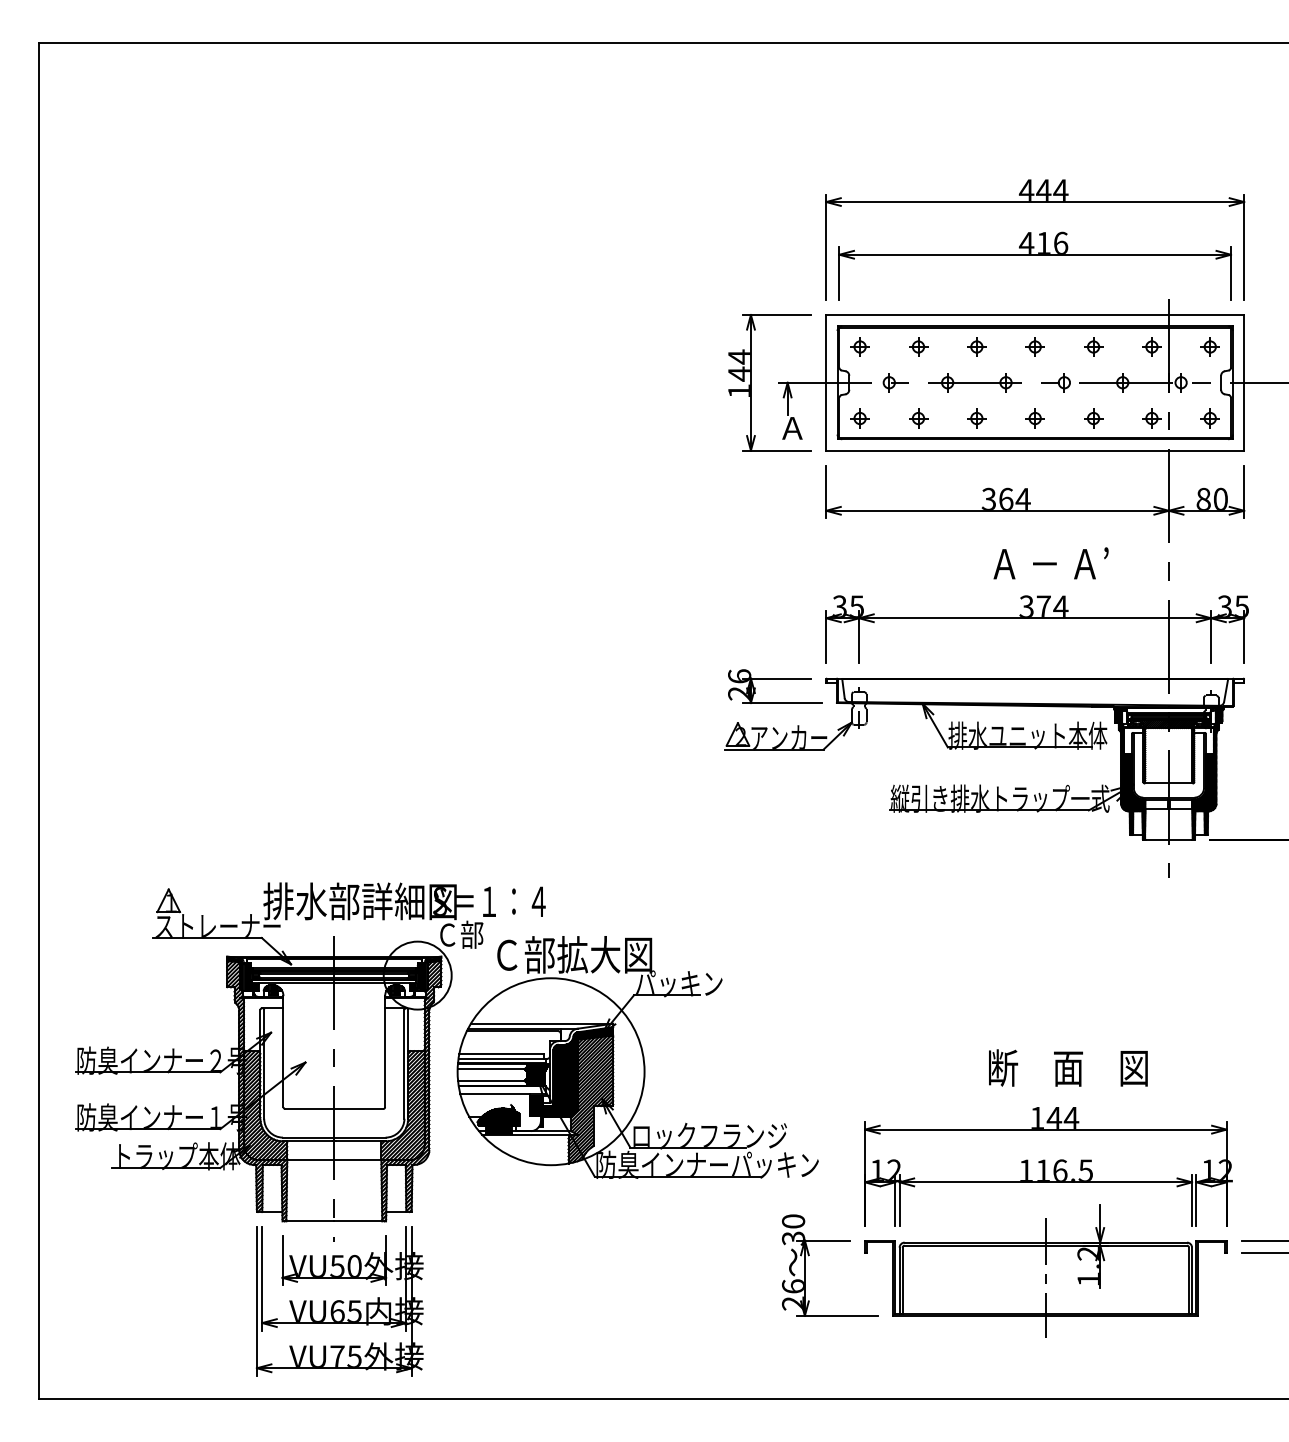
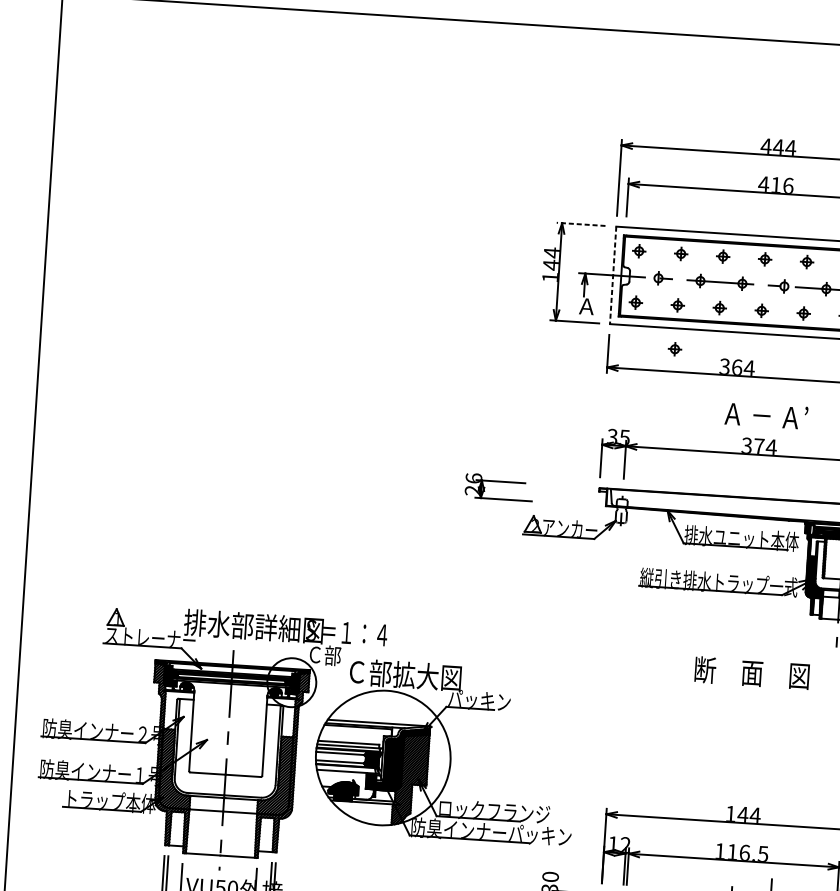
line: (777, 315) -> (581, 224), solid -> dashed
line: (826, 382) -> (613, 275), solid -> dashed
part: (918, 479) -> (675, 349), added
part: (775, 679) -> (499, 482), moved
text: (1068, 1067) -> (752, 672), moved

